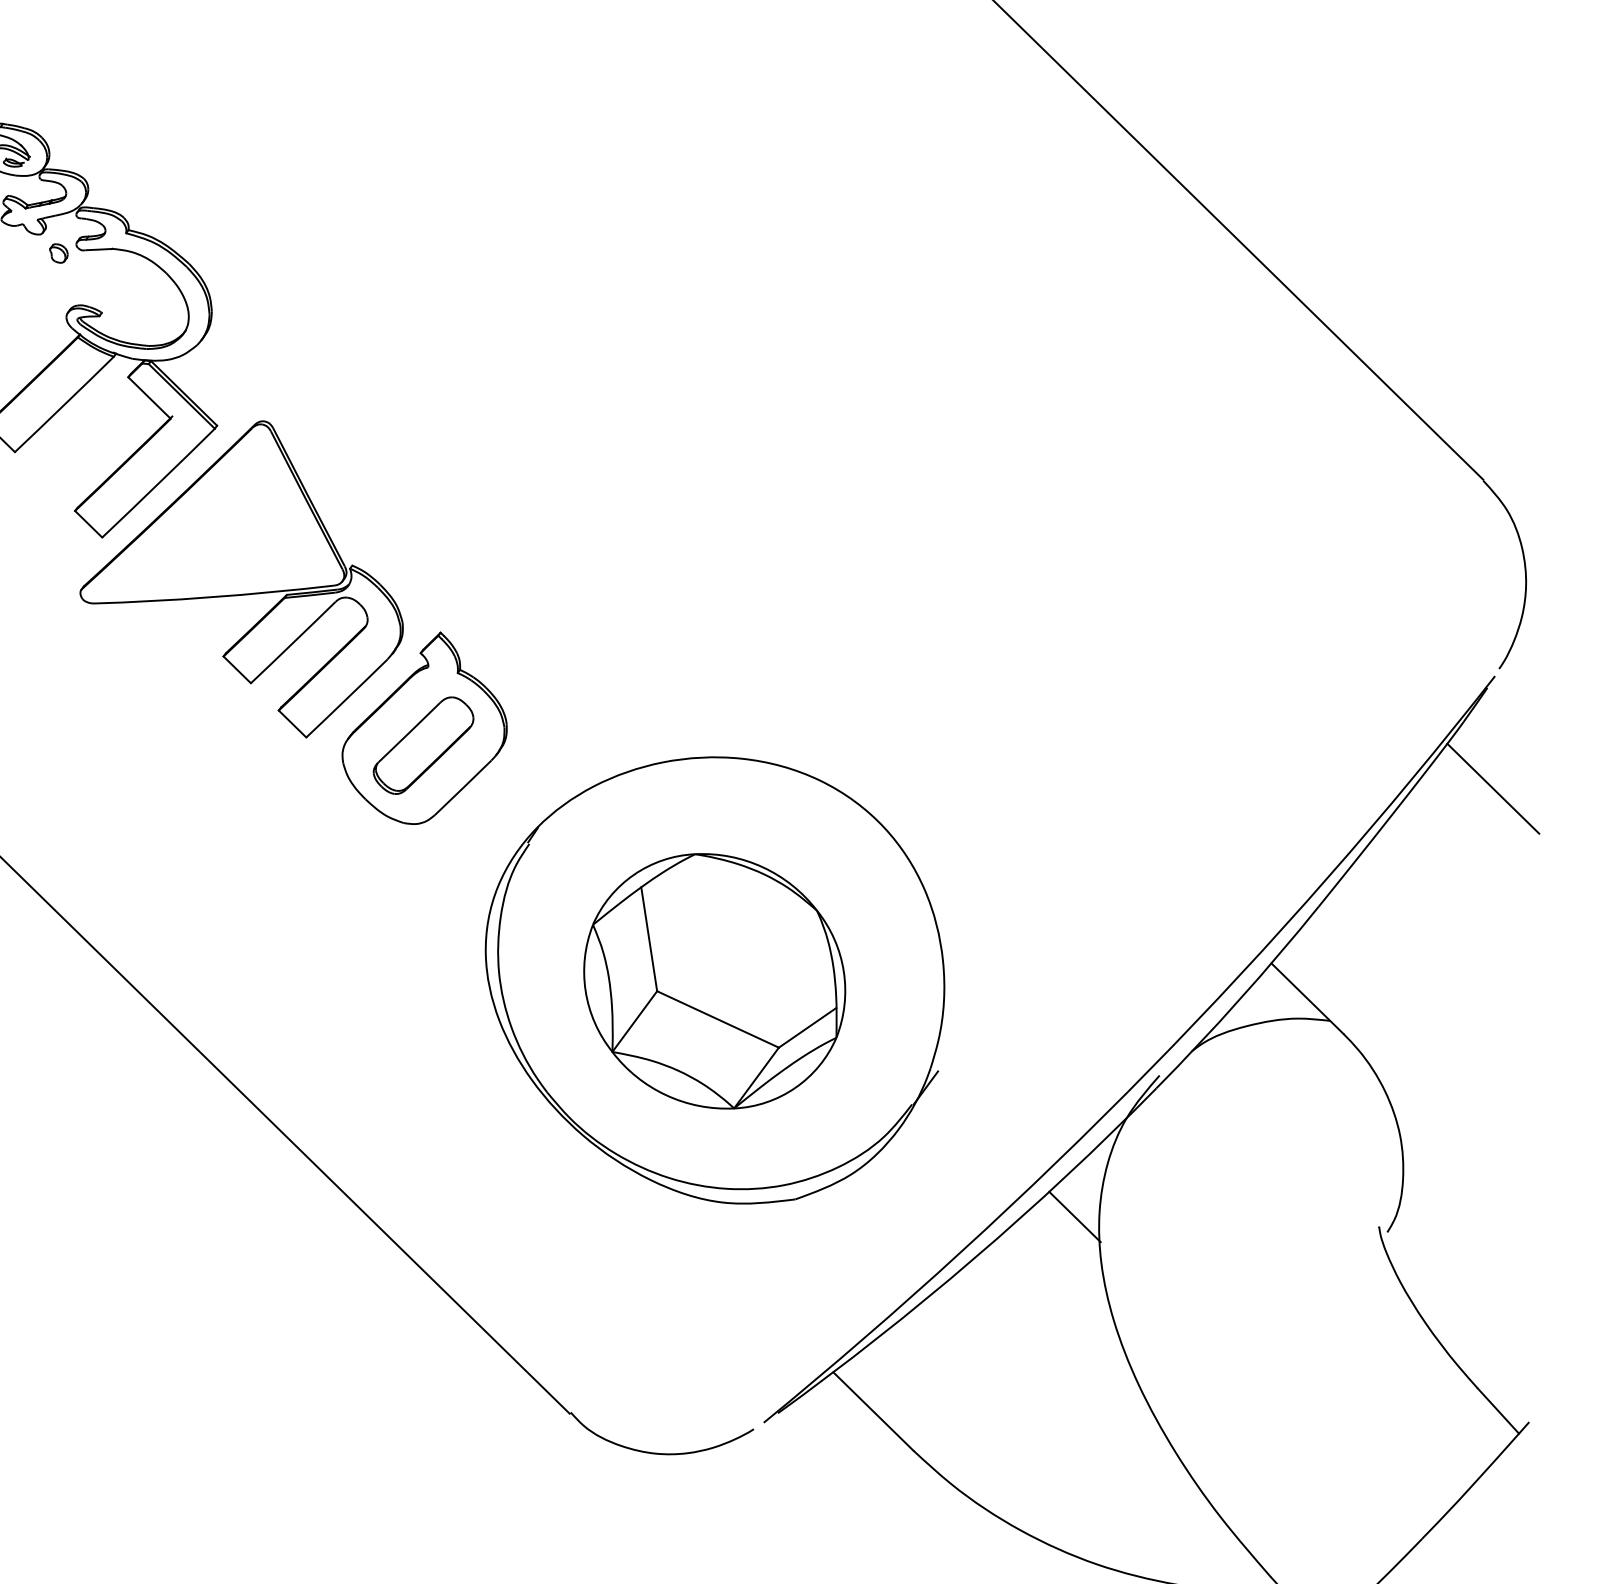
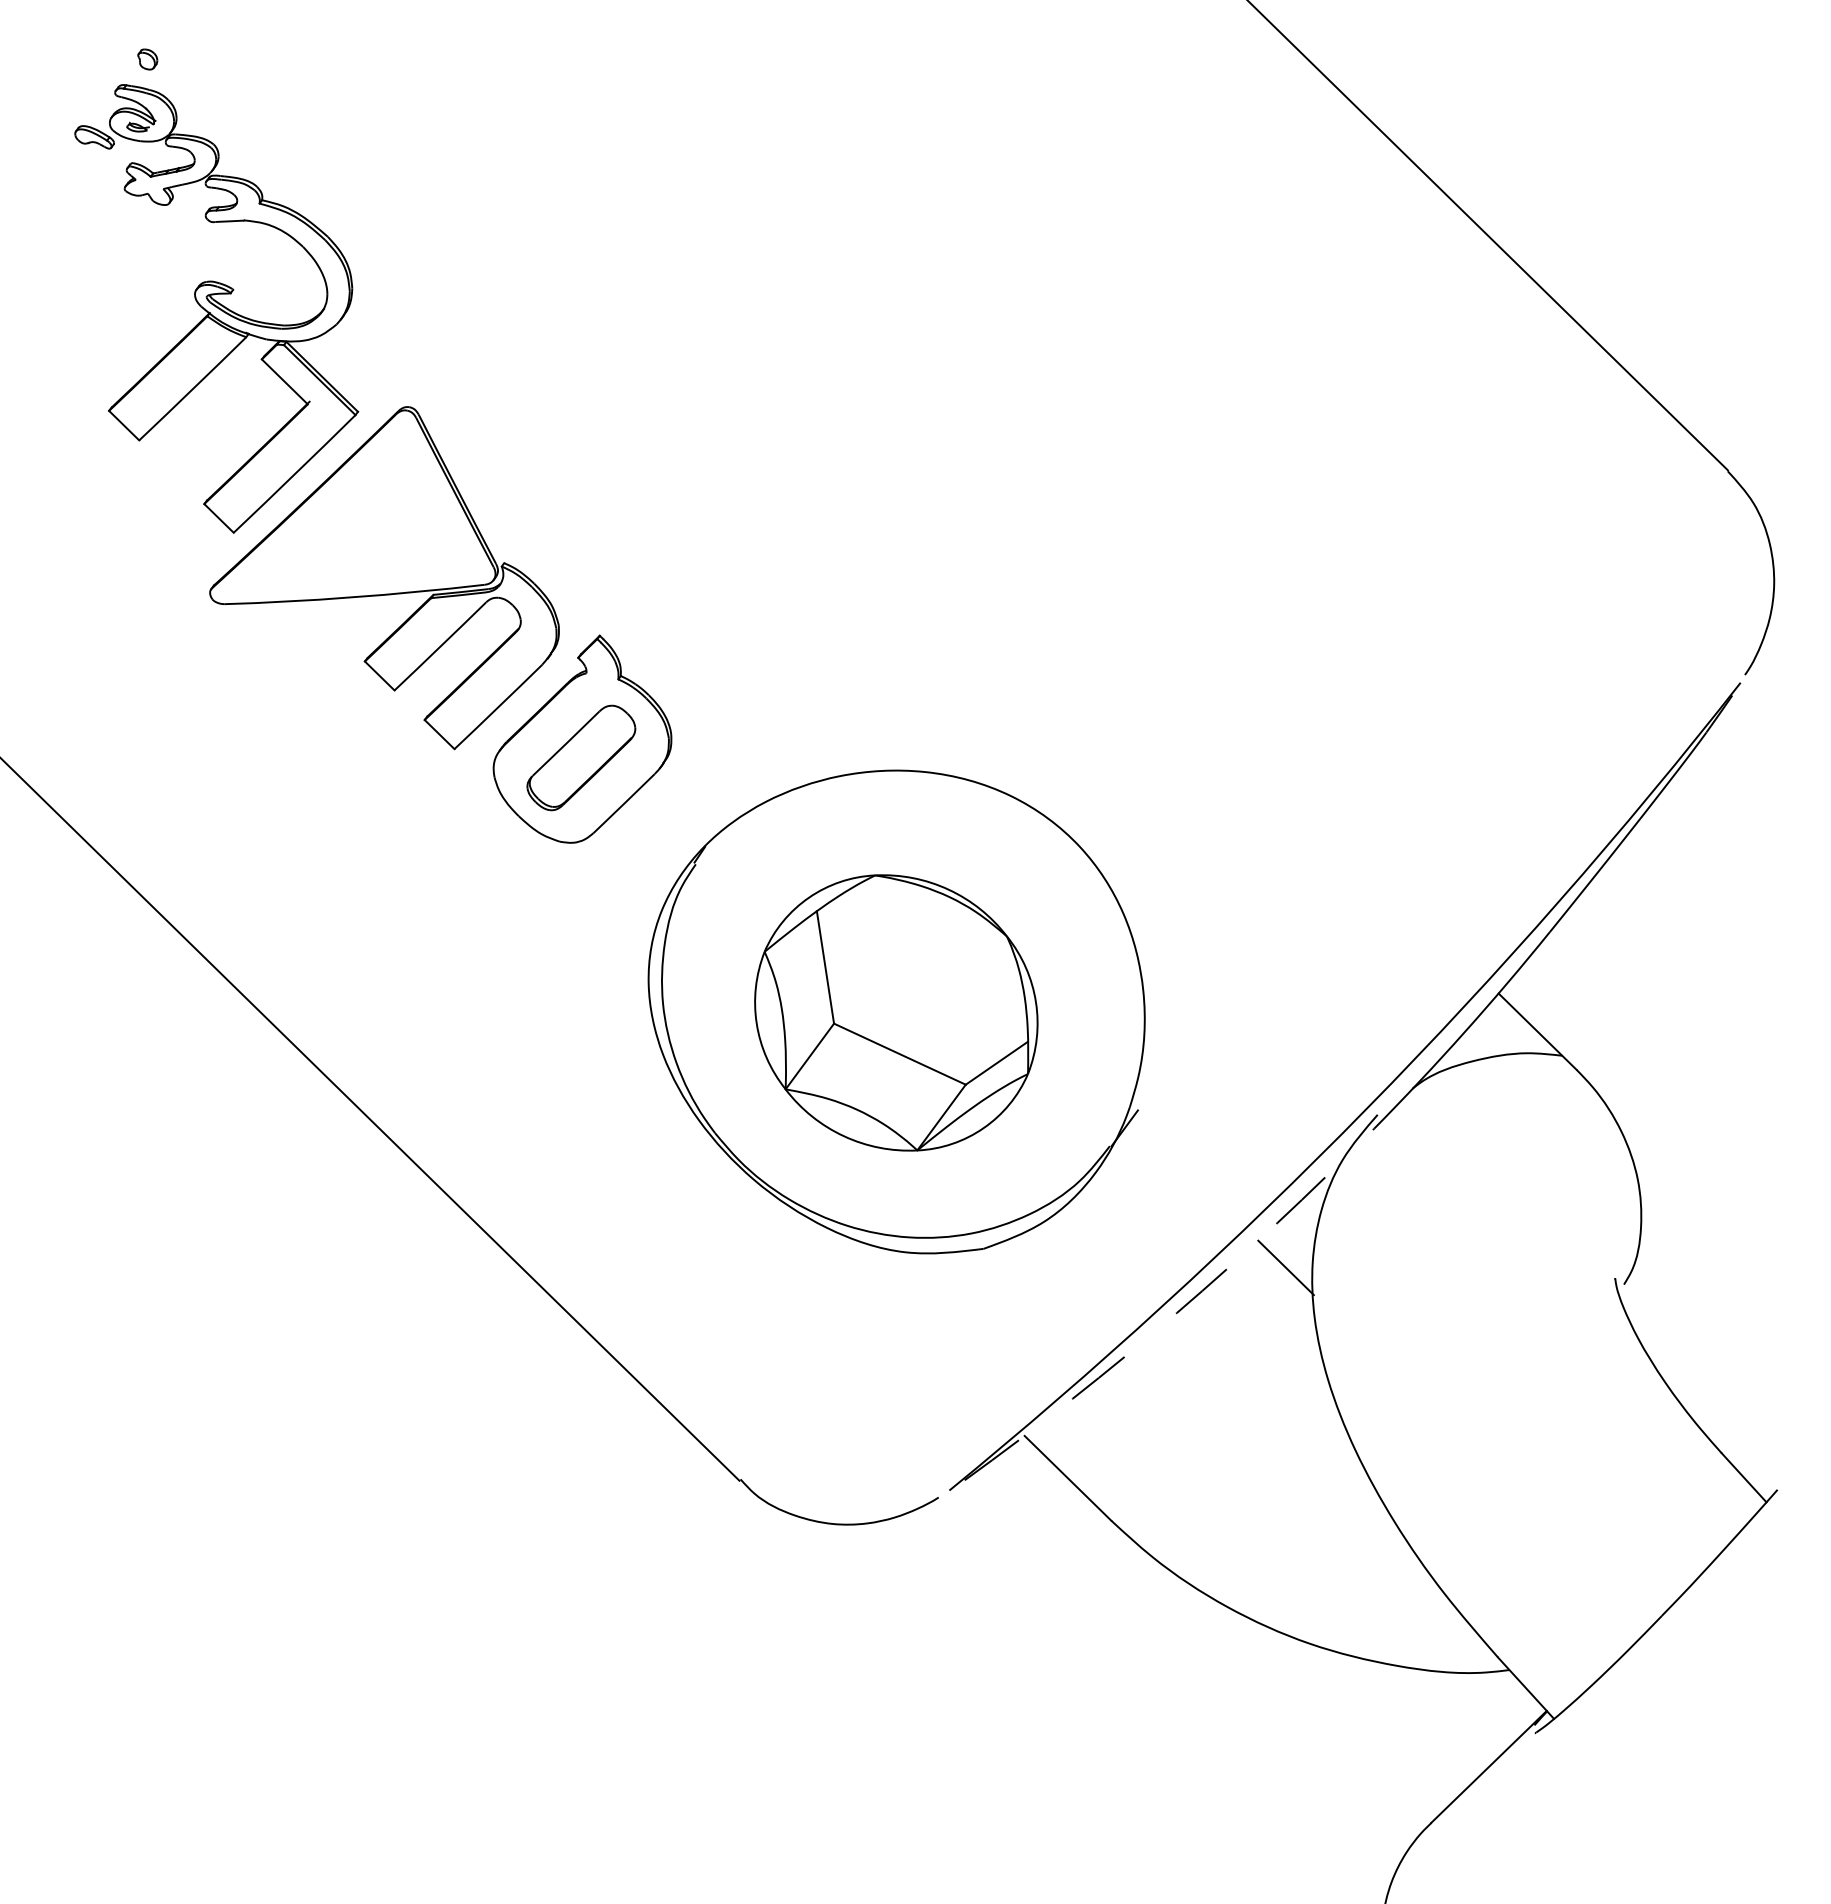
part: (58, 253) -> (147, 59), moved
line: (1493, 788) -> (1738, 804), removed
arc: (973, 1259) -> (1176, 1313), solid -> dashed

